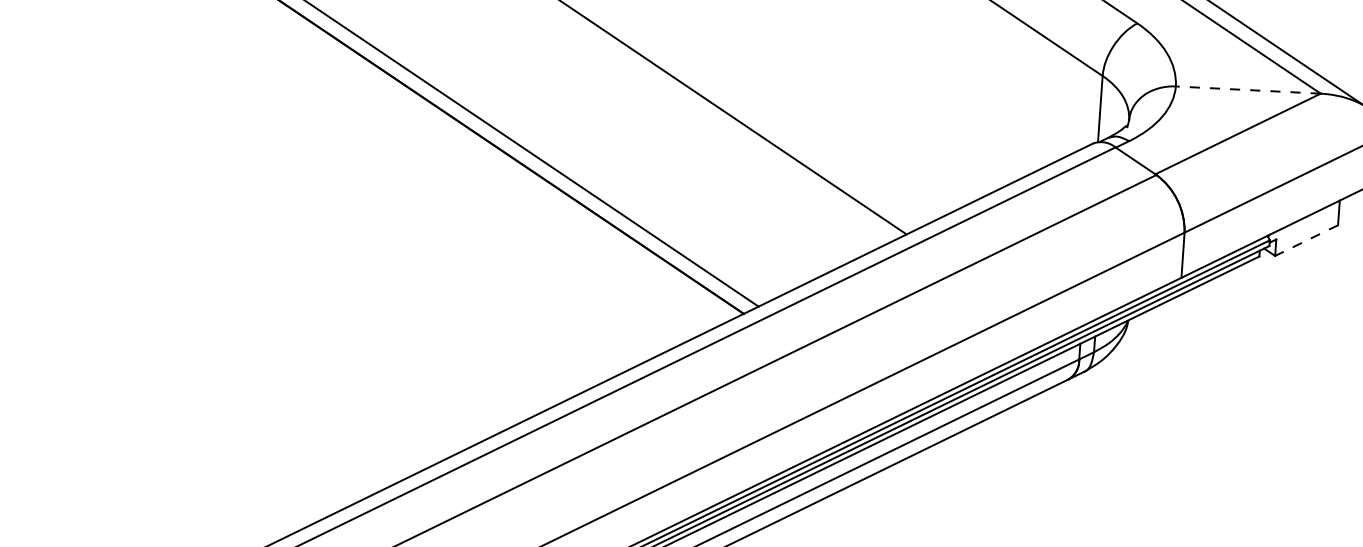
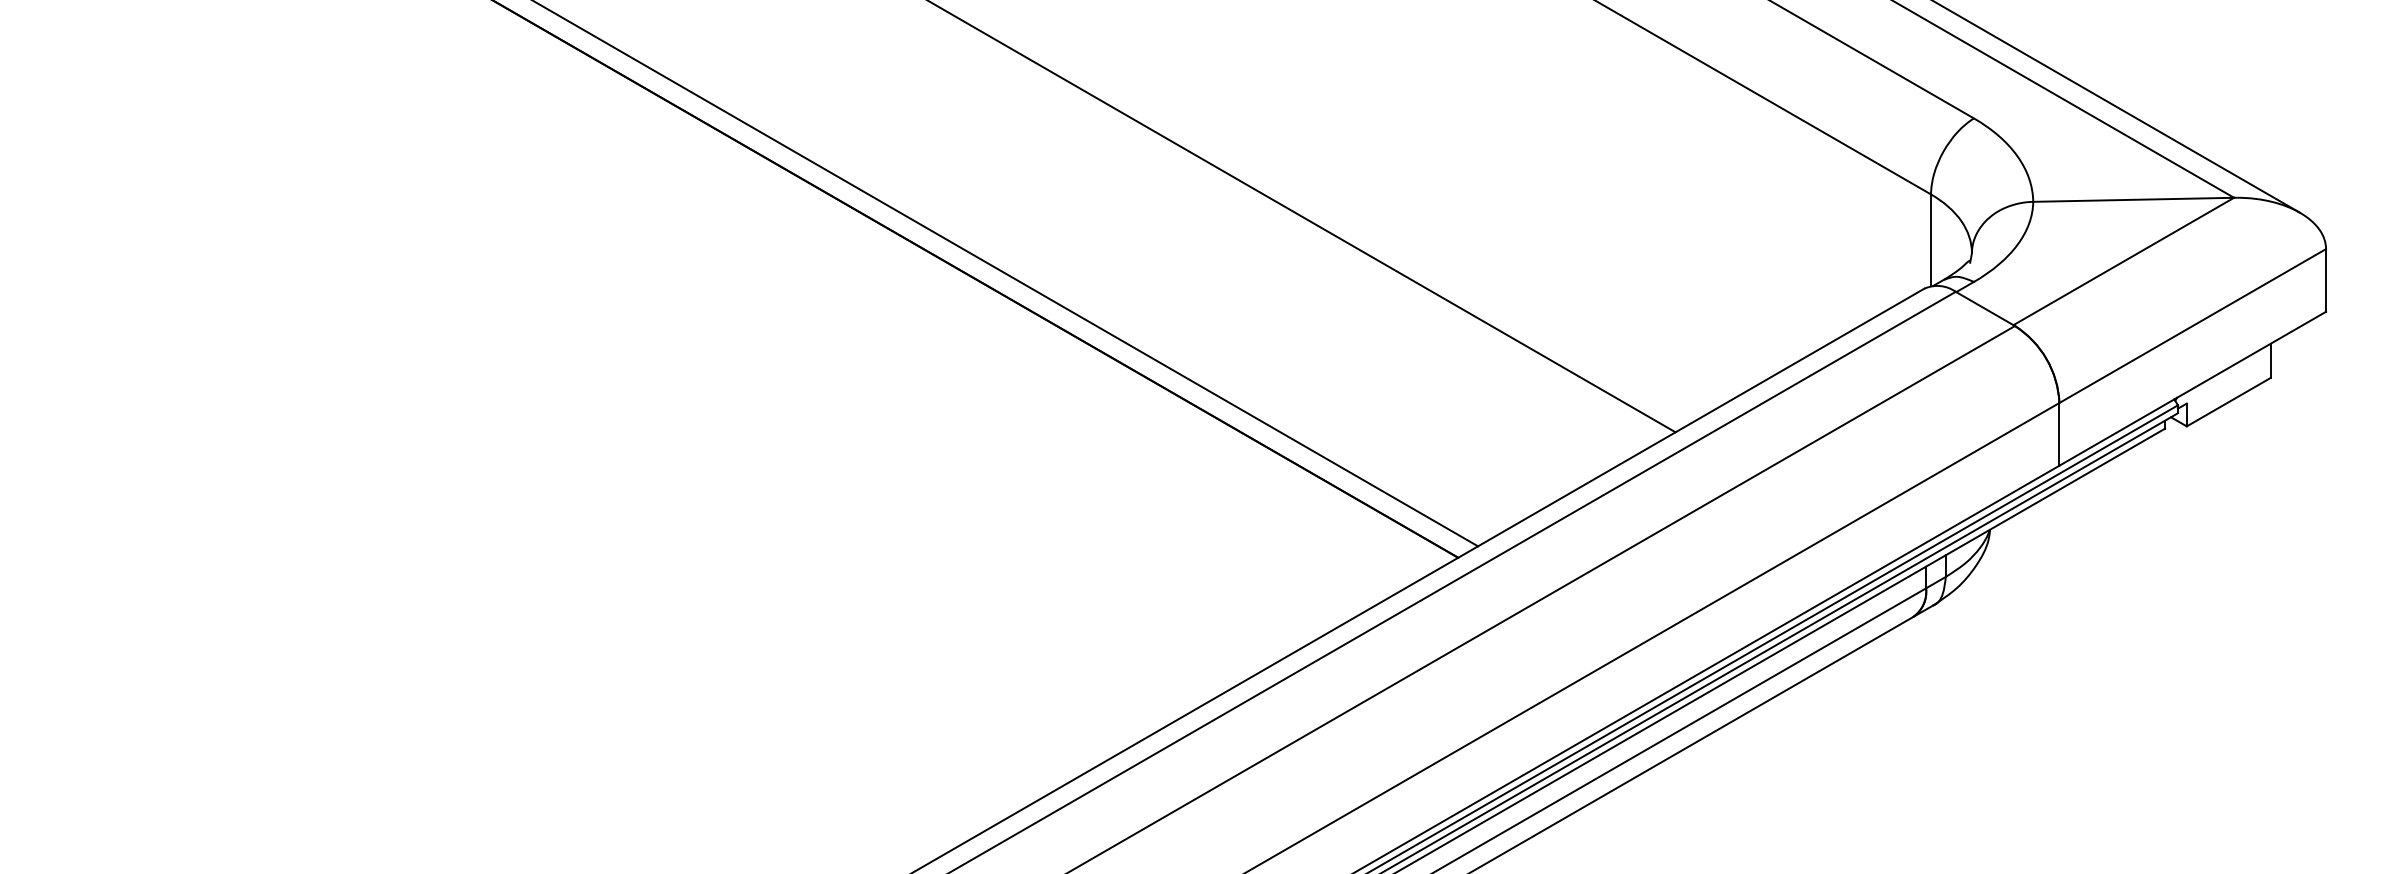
line: (1248, 89) -> (2133, 199), dashed -> solid
line: (1306, 240) -> (2228, 402), dashed -> solid

